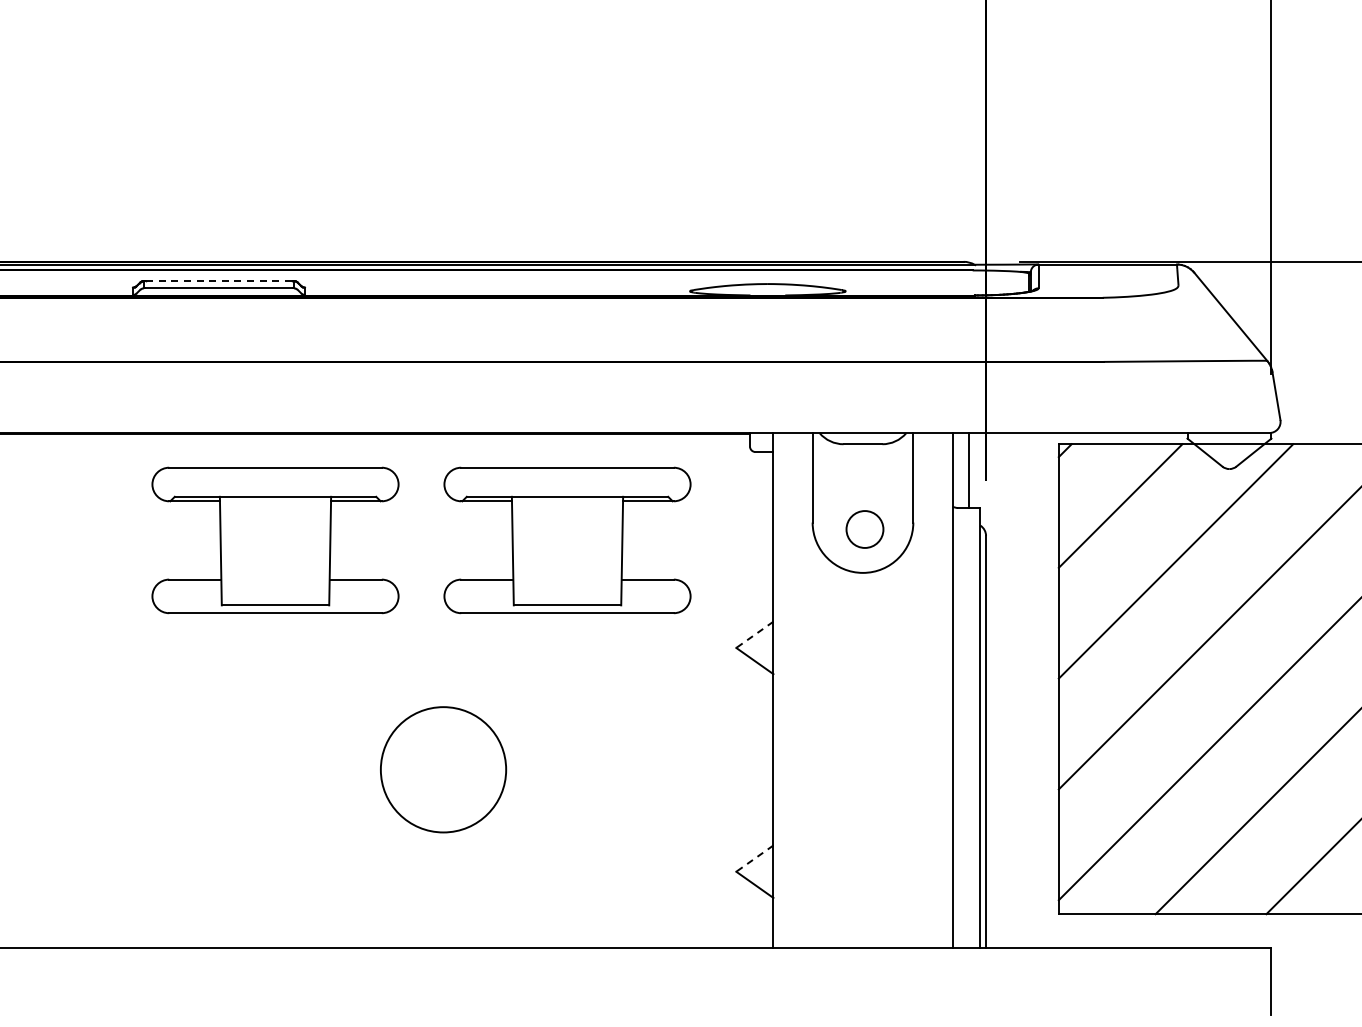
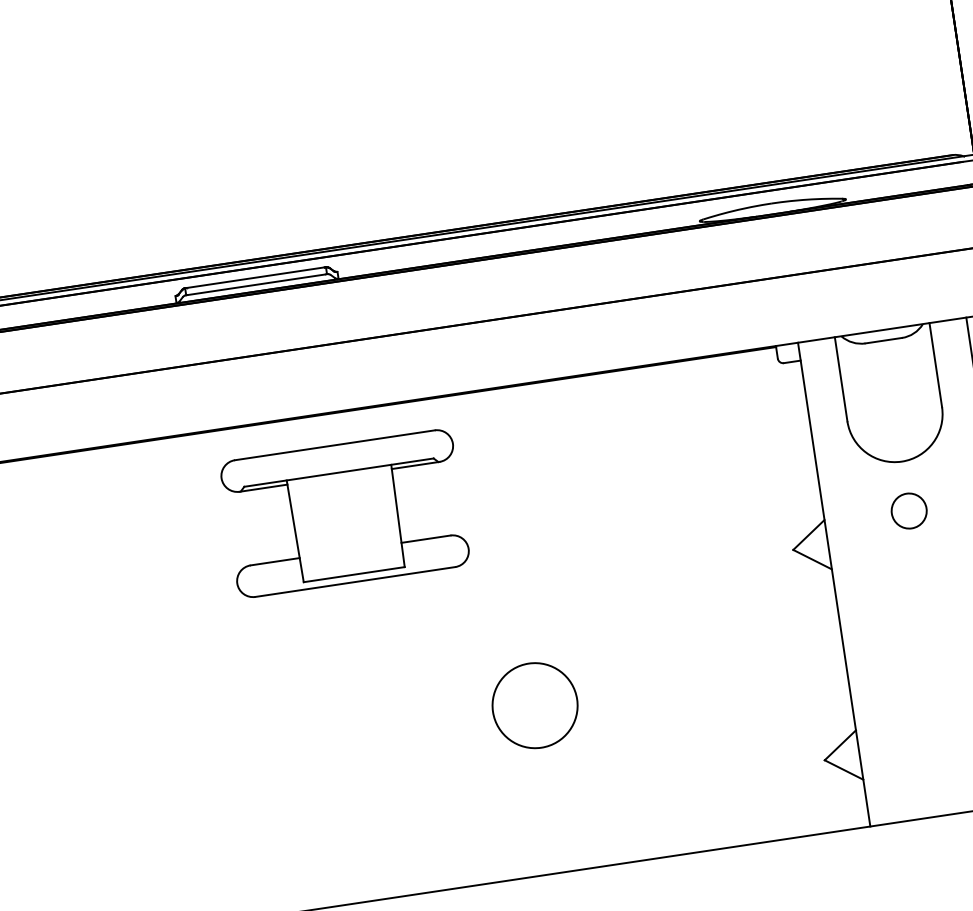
line: (219, 280) -> (255, 277), dashed -> solid
circle: (864, 529) -> (908, 511), moved
part: (567, 540) -> (619, 472), removed
line: (754, 634) -> (808, 534), dashed -> solid
circle: (442, 769) -> (534, 705), size x0.71
line: (754, 858) -> (839, 745), dashed -> solid

